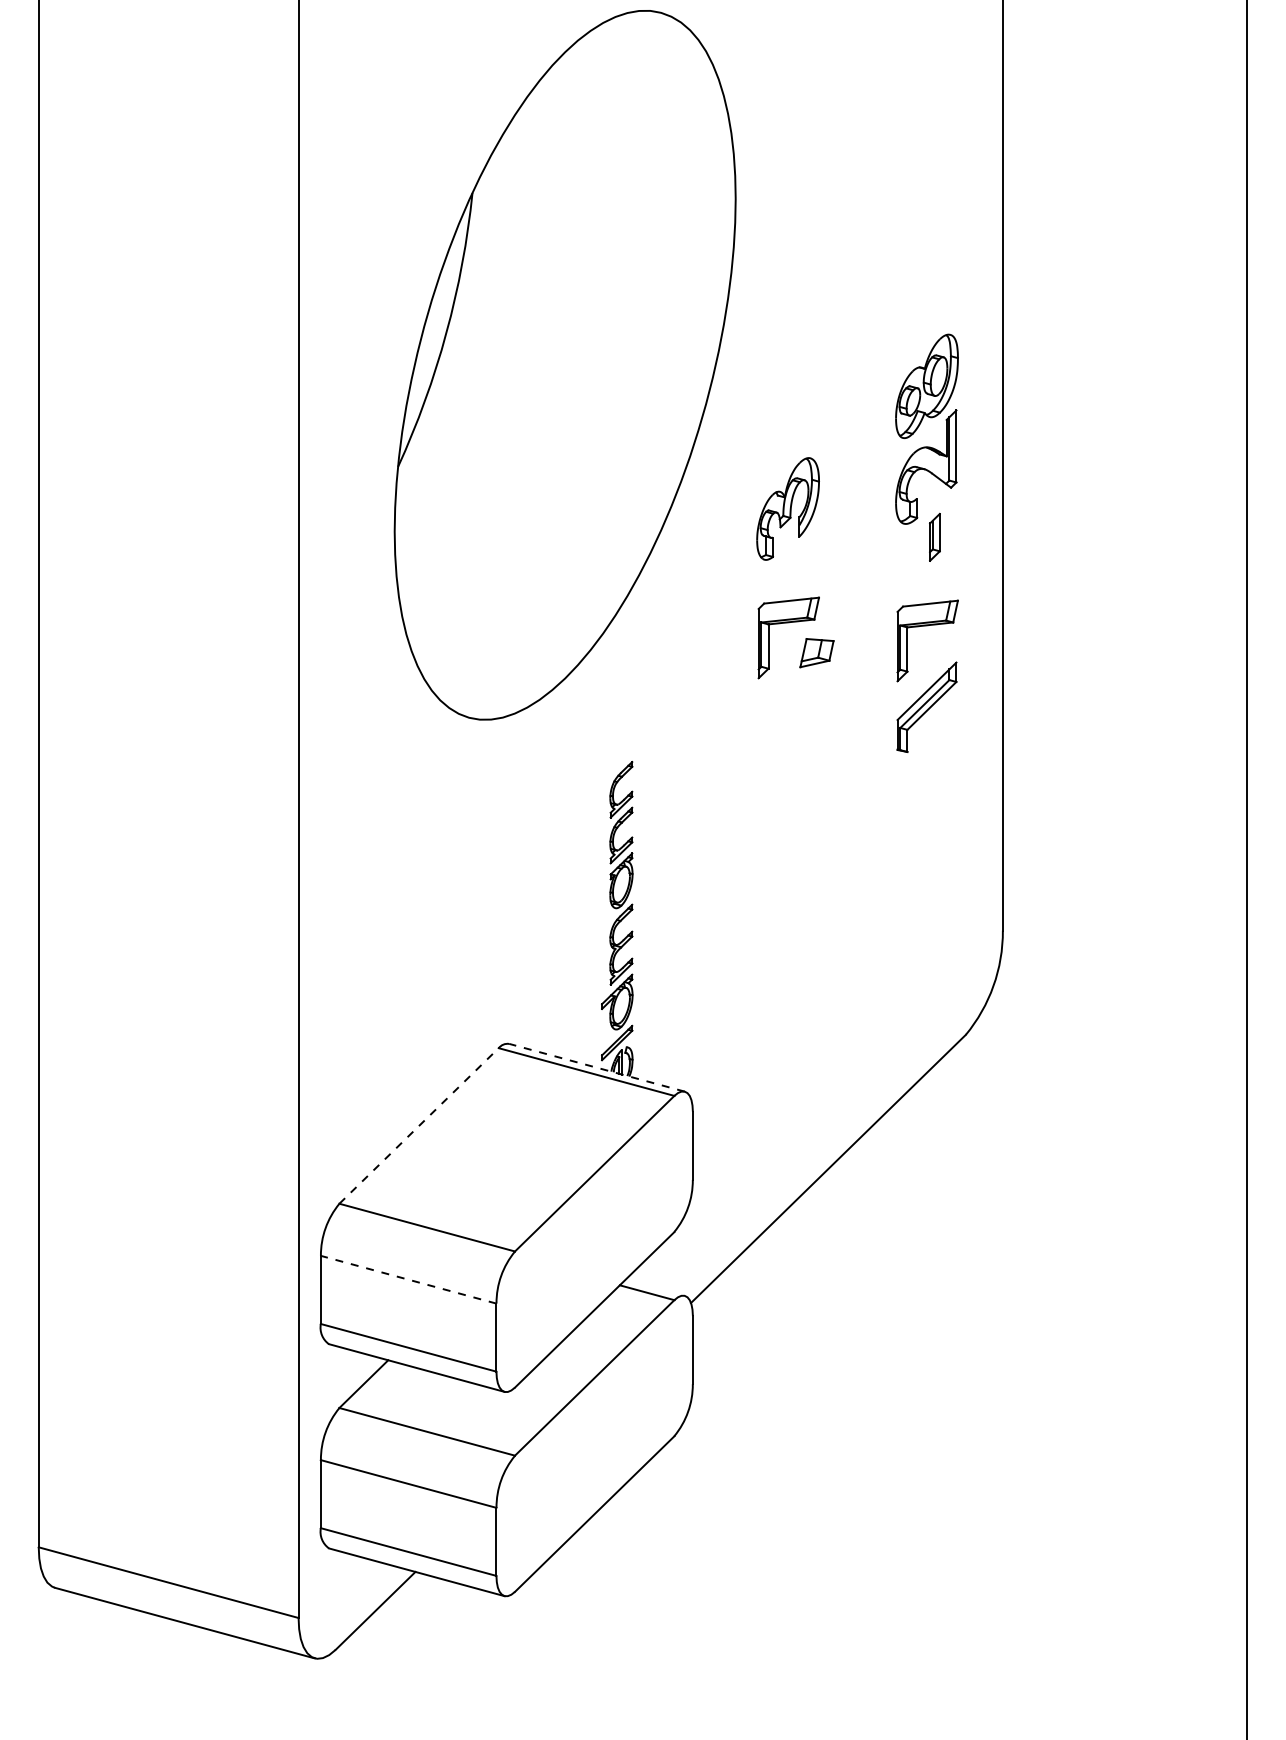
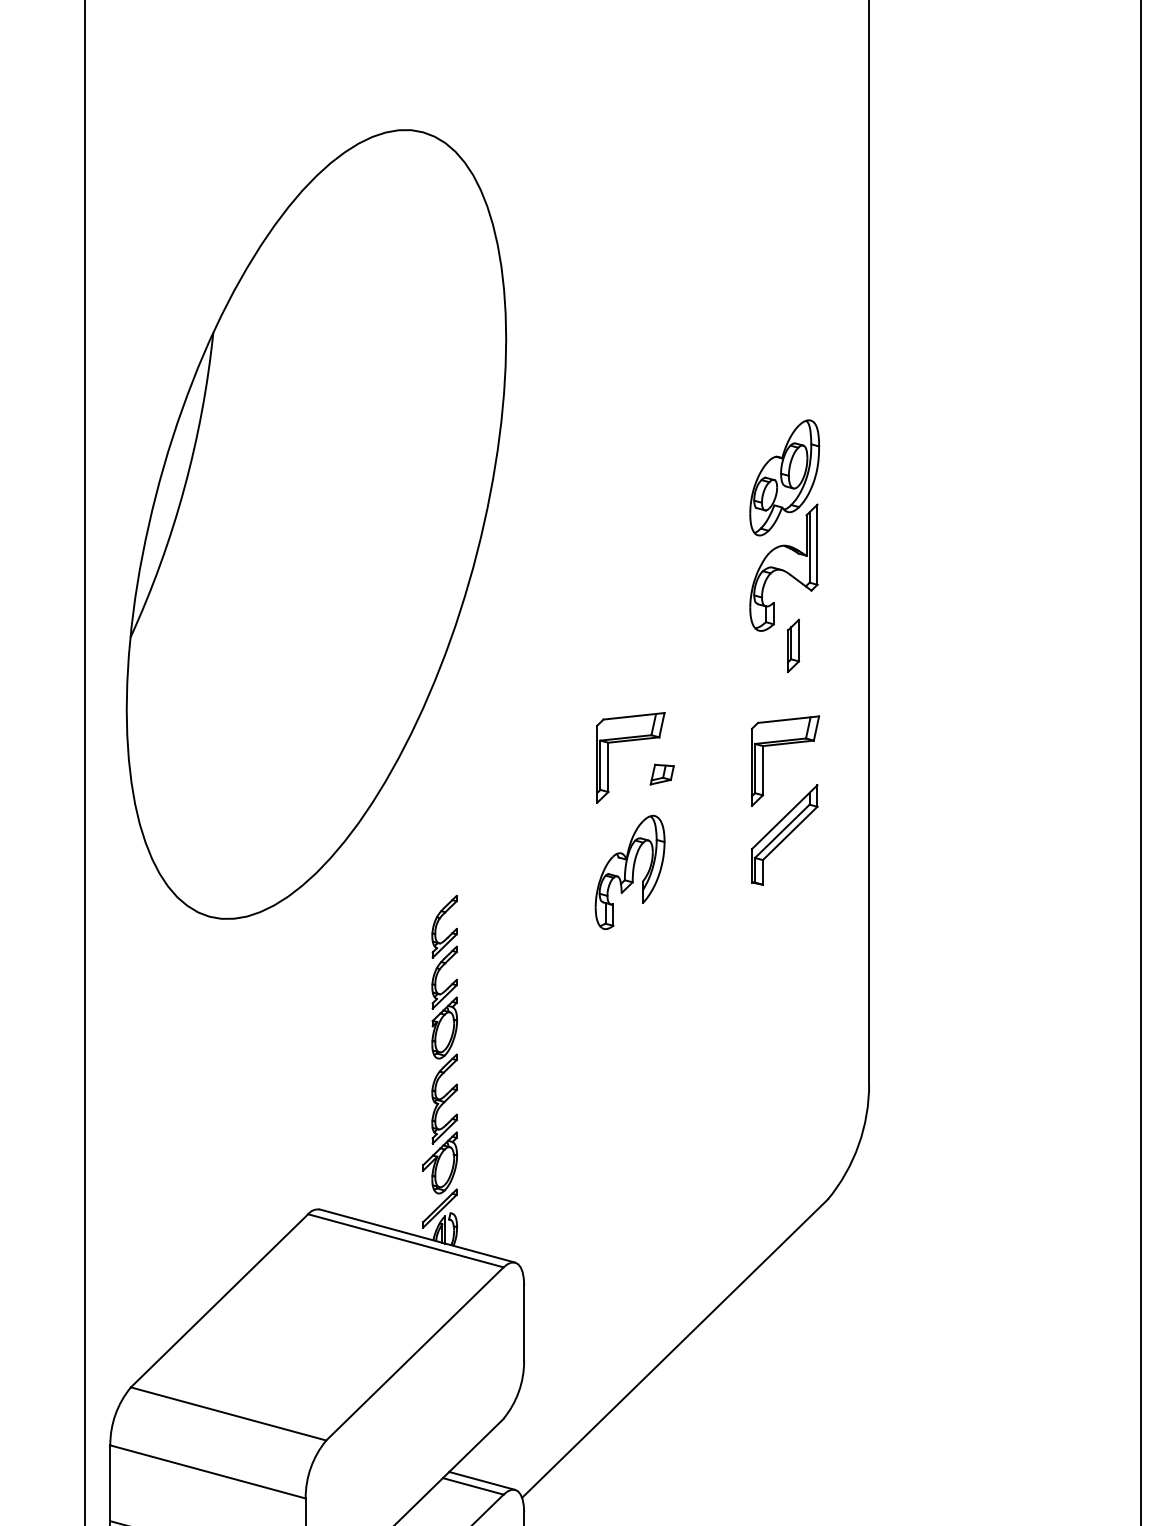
part: (564, 365) -> (315, 524), moved
part: (787, 508) -> (629, 871), moved
part: (816, 652) -> (661, 773), size x0.62
line: (597, 1067) -> (418, 1235), dashed -> solid
line: (419, 1125) -> (219, 1300), dashed -> solid
line: (408, 1279) -> (207, 1471), dashed -> solid
line: (654, 1287) -> (481, 1480), added

